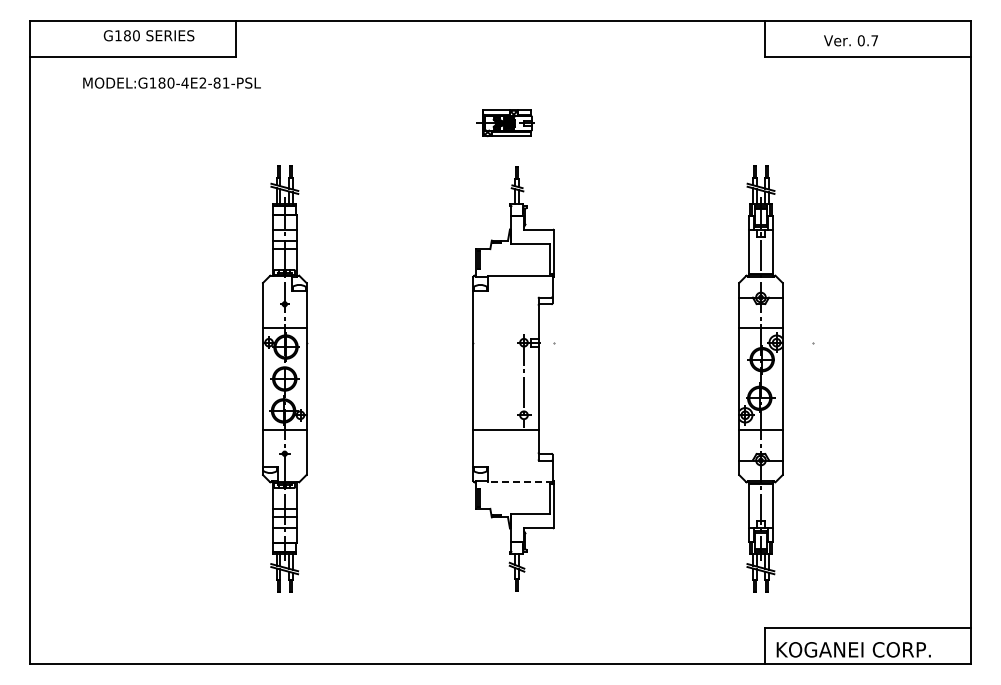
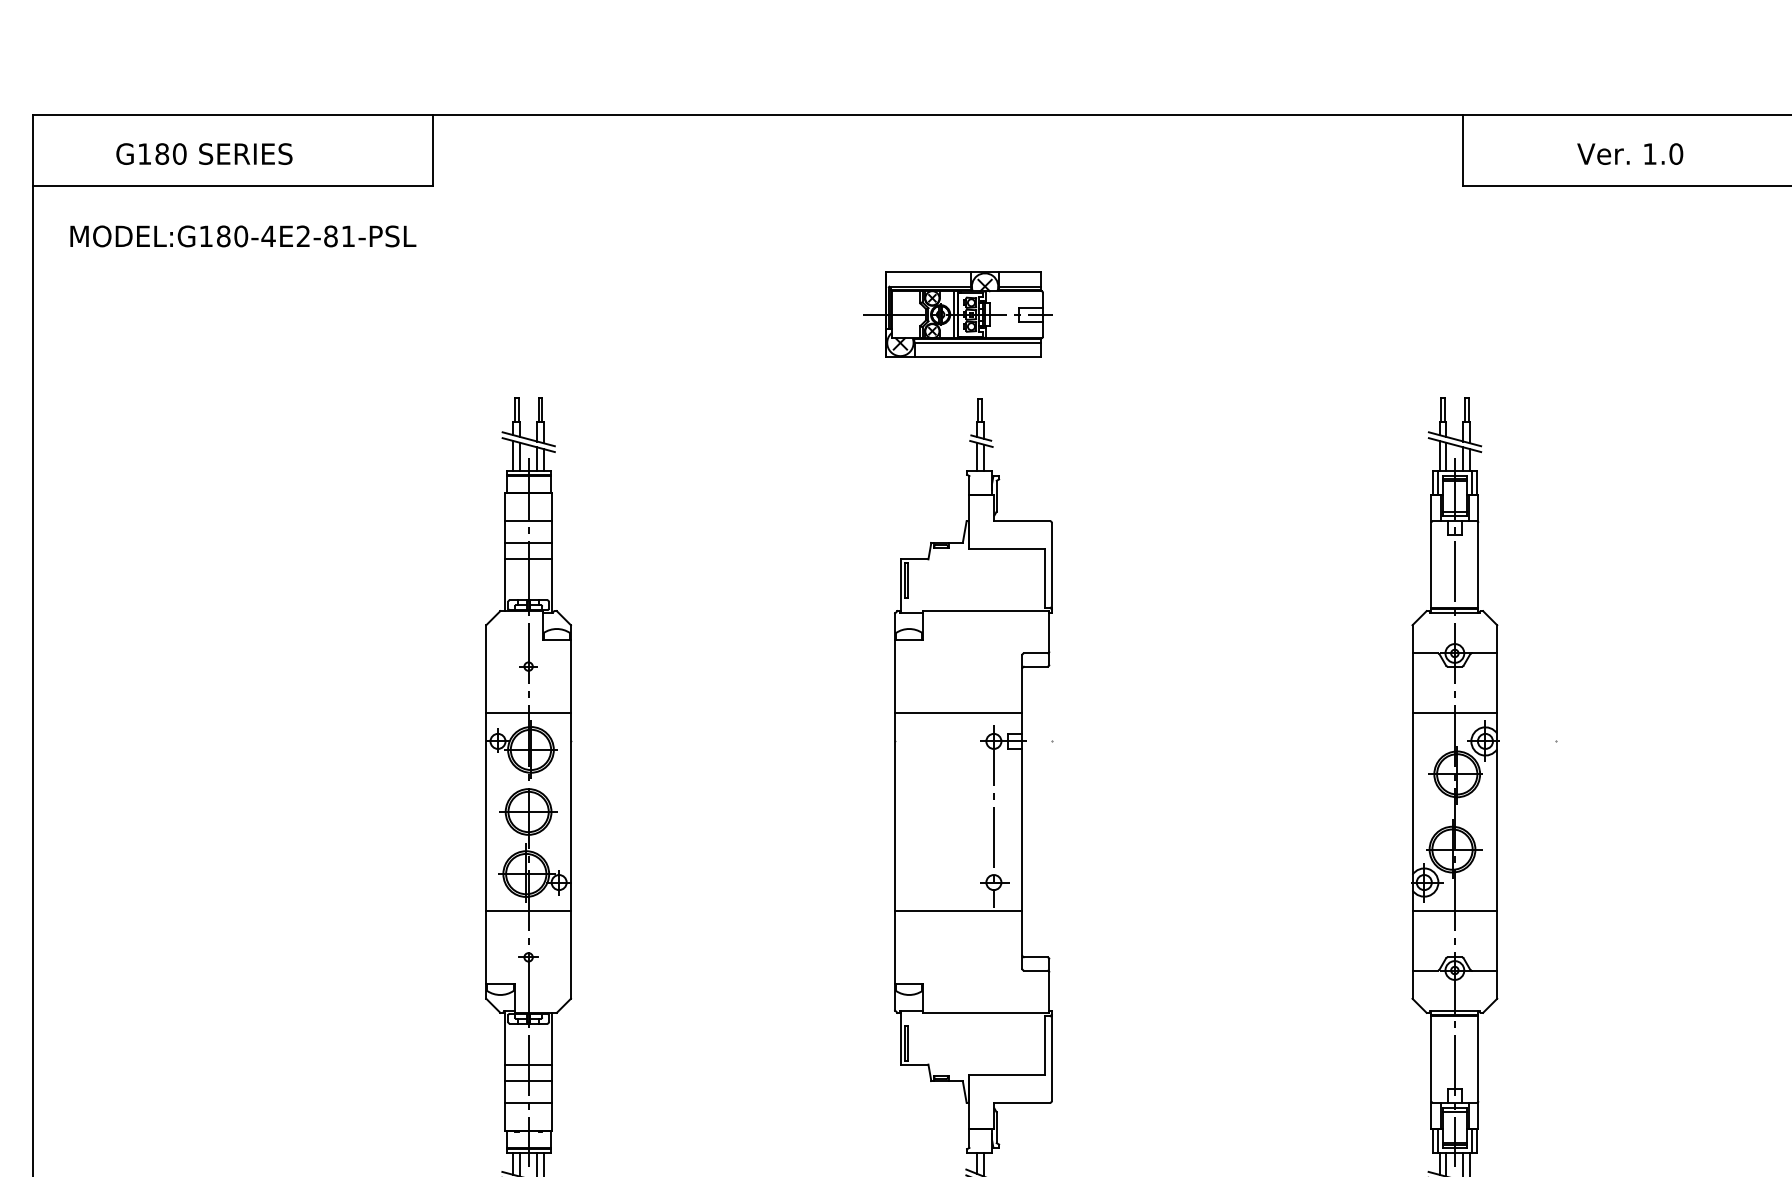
text: (148, 35) -> (203, 153), moved
text: (867, 40) -> (1662, 153), 0.7 -> 1.0
text: (171, 82) -> (242, 235), moved
part: (505, 123) -> (957, 314), size x1.67
line: (505, 328) -> (957, 713), added
line: (519, 482) -> (985, 1013), dashed -> solid

